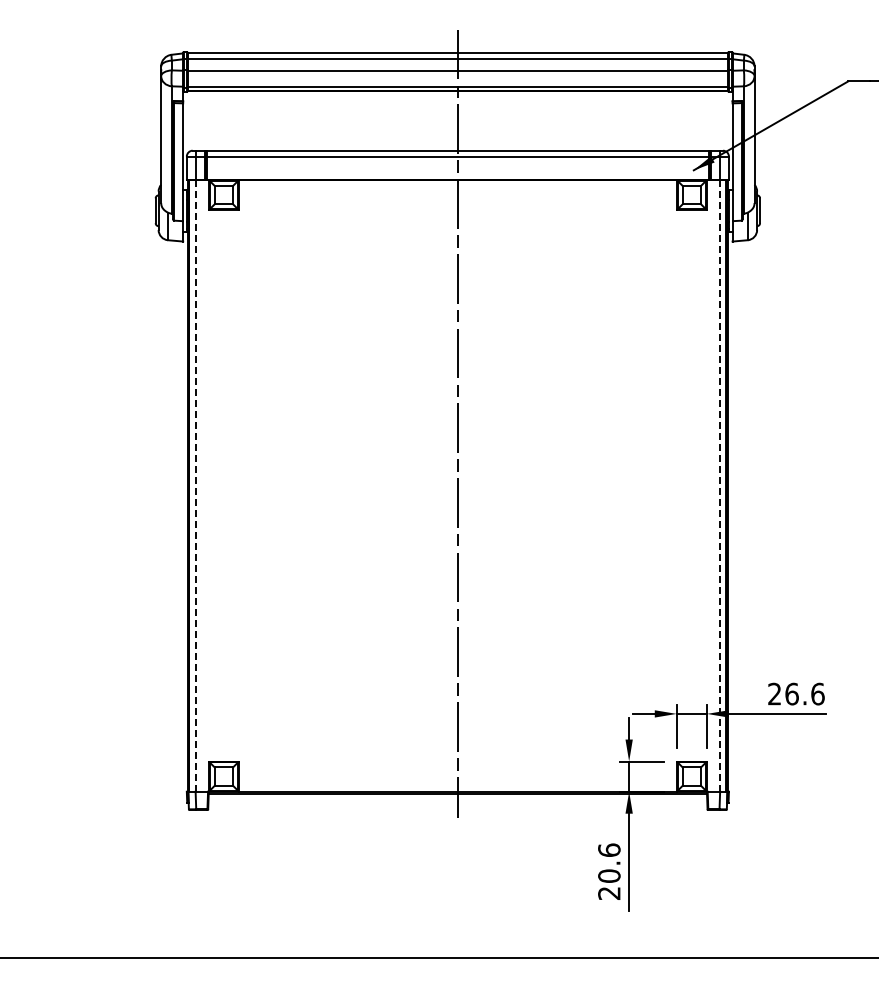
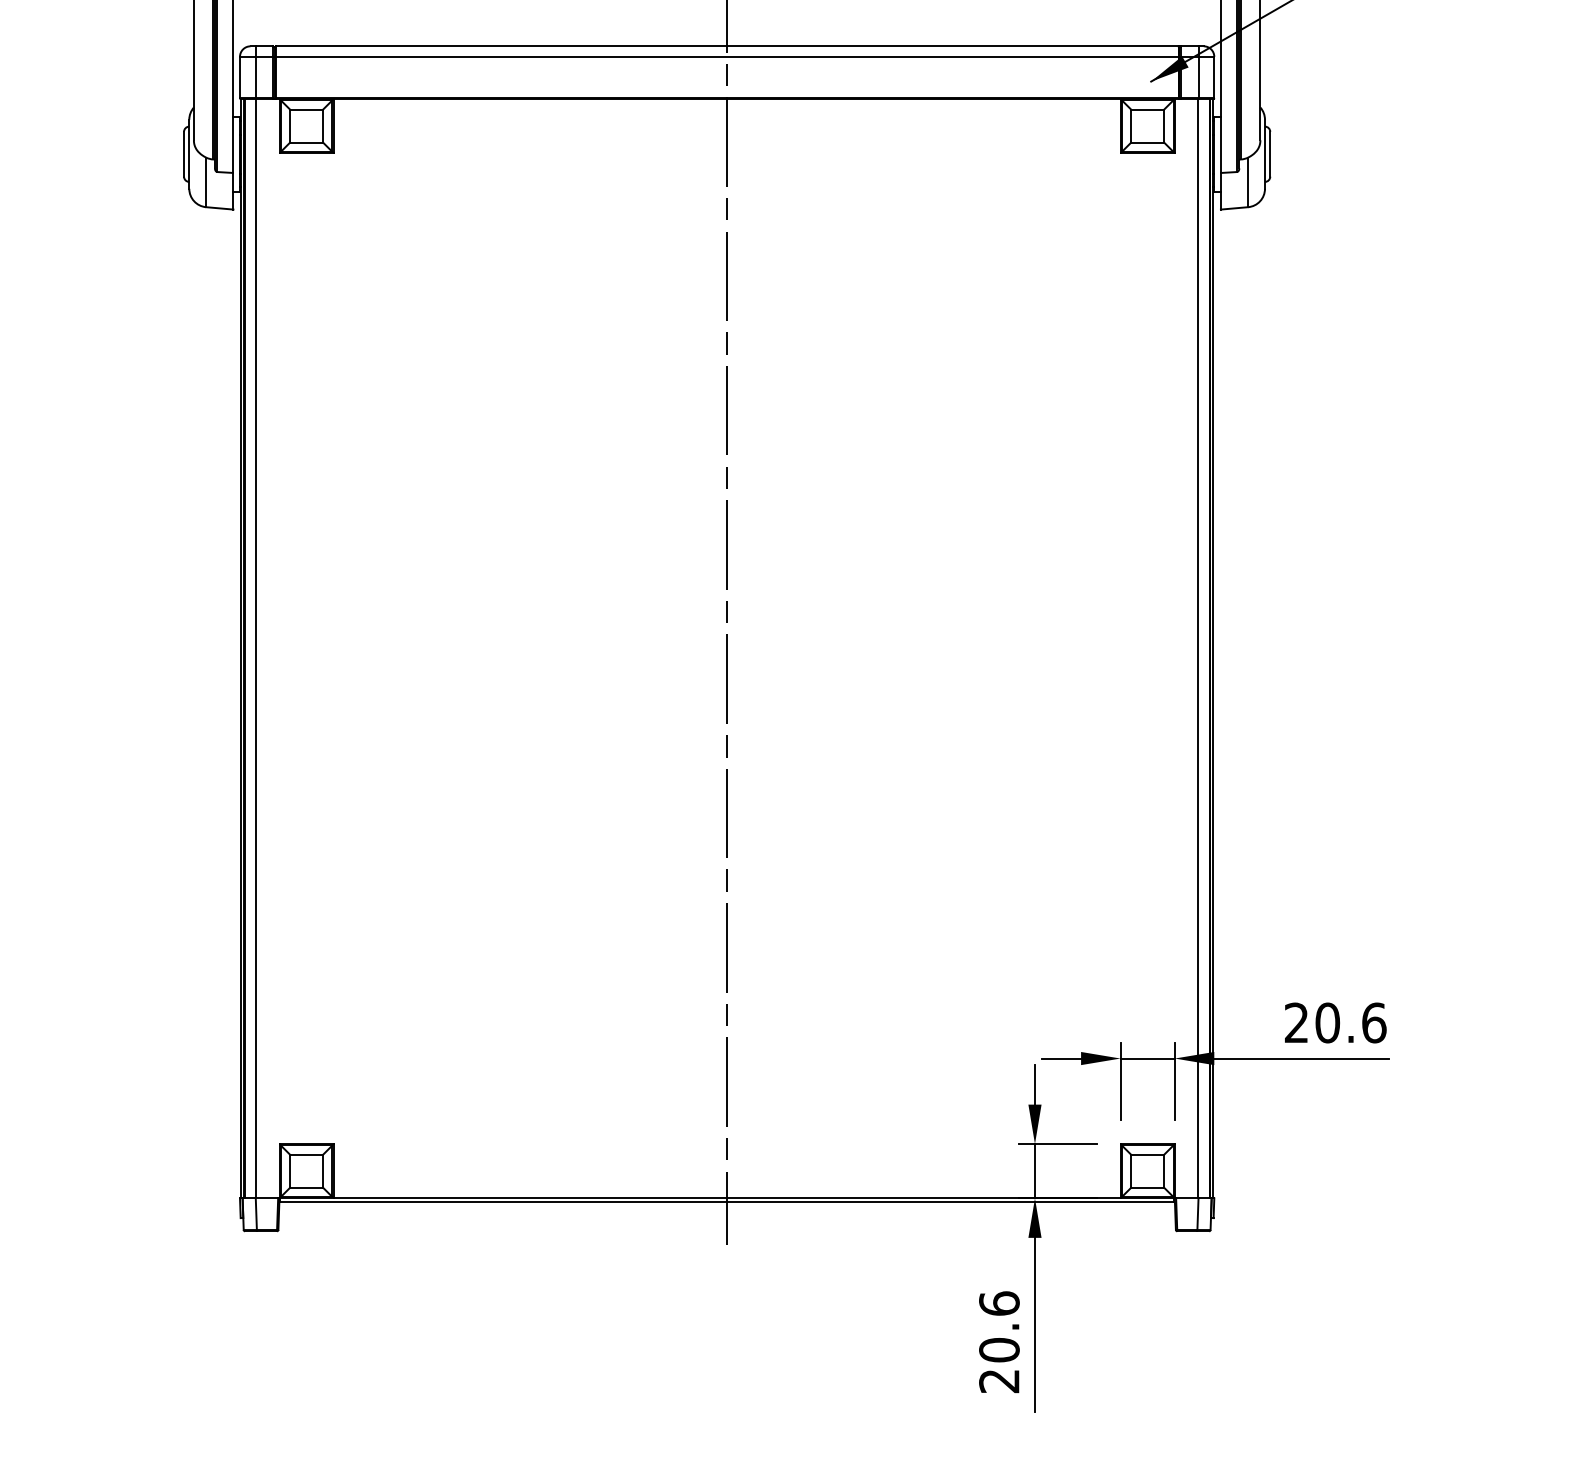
line: (195, 485) -> (255, 648), dashed -> solid
line: (719, 485) -> (1197, 648), dashed -> solid
text: (791, 693) -> (1326, 1021), 26.6 -> 20.6

